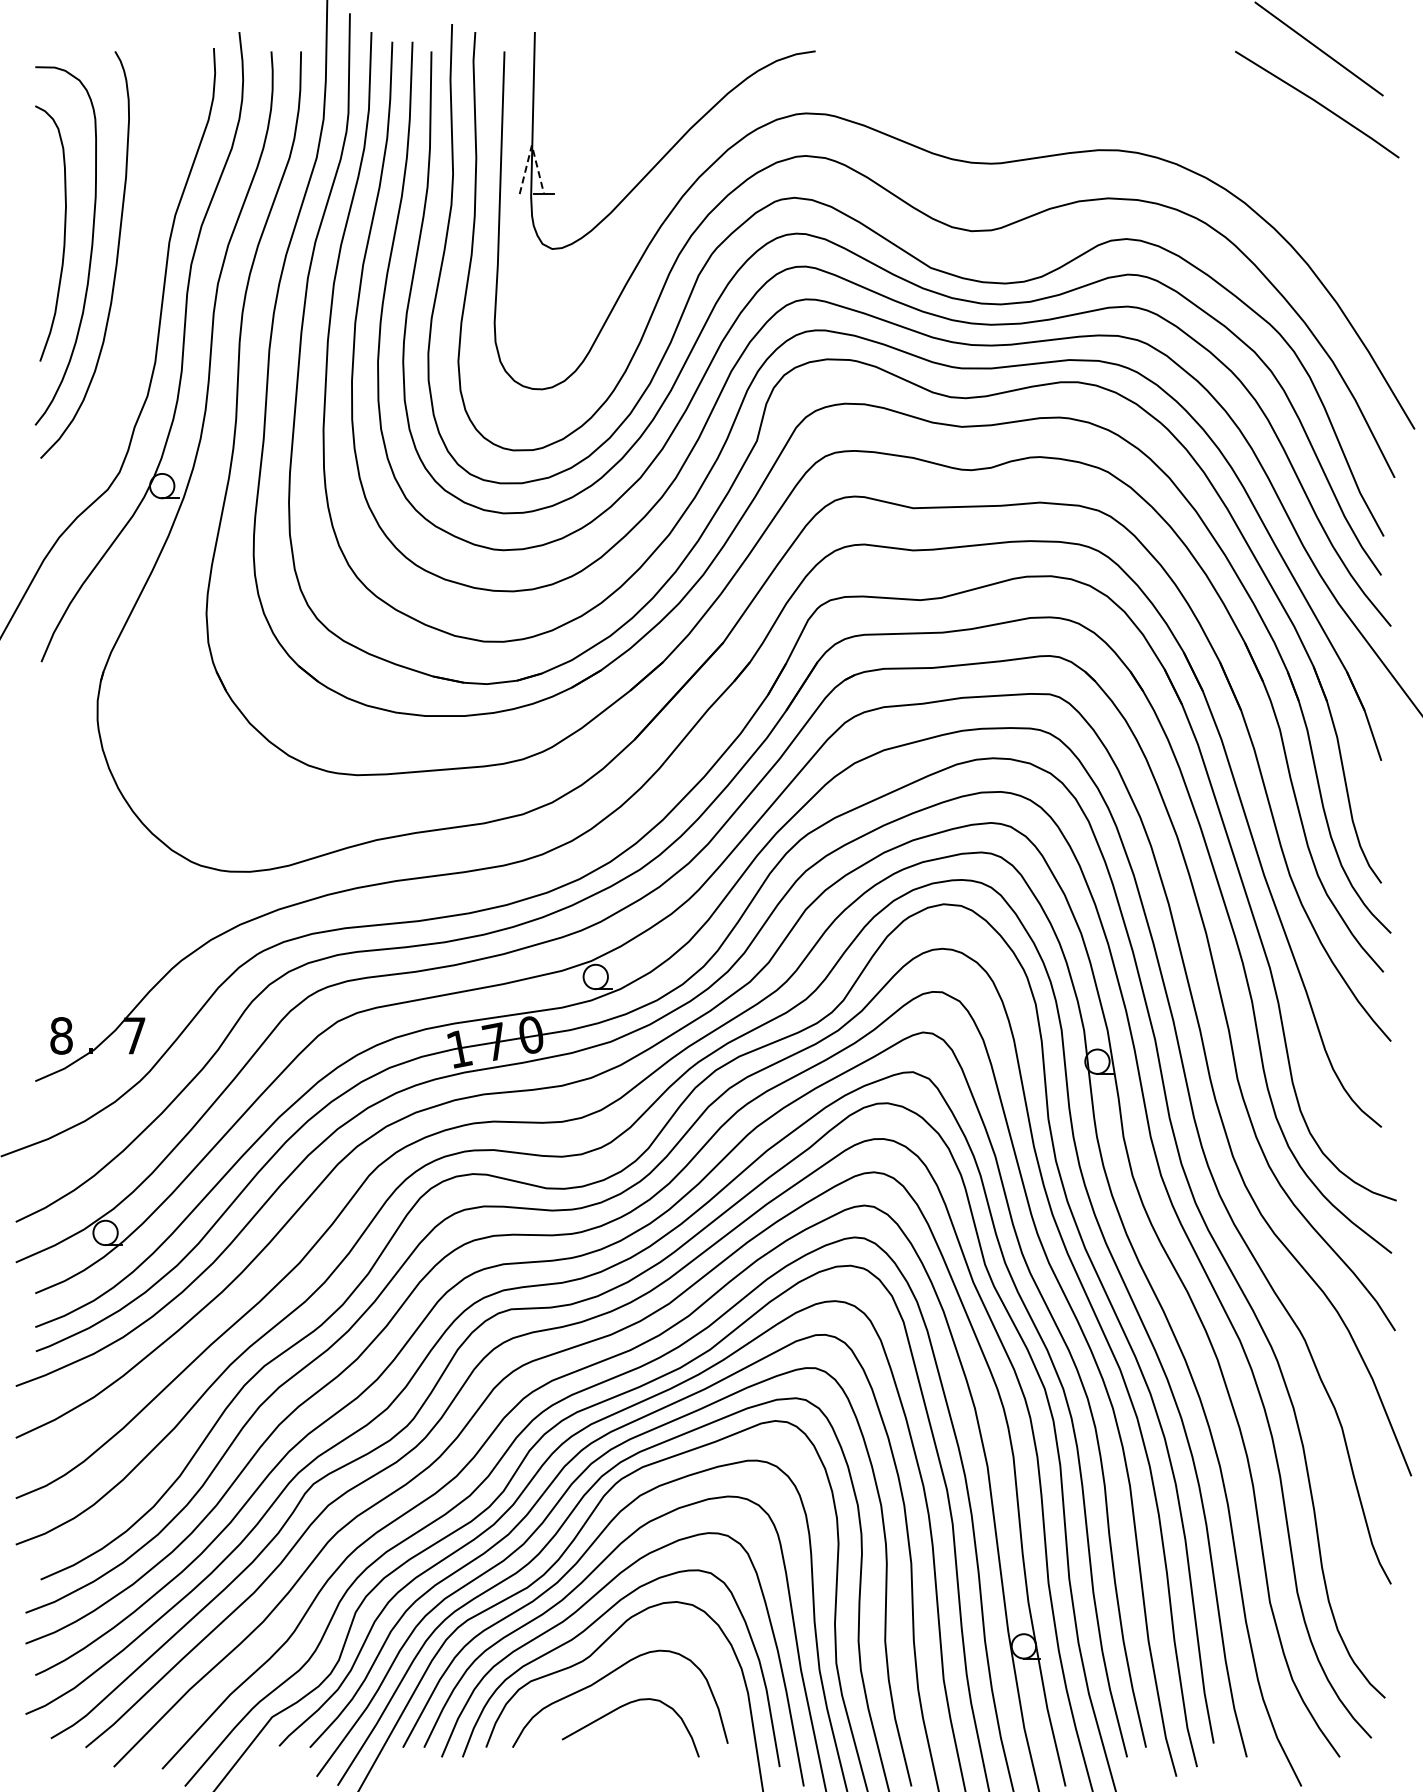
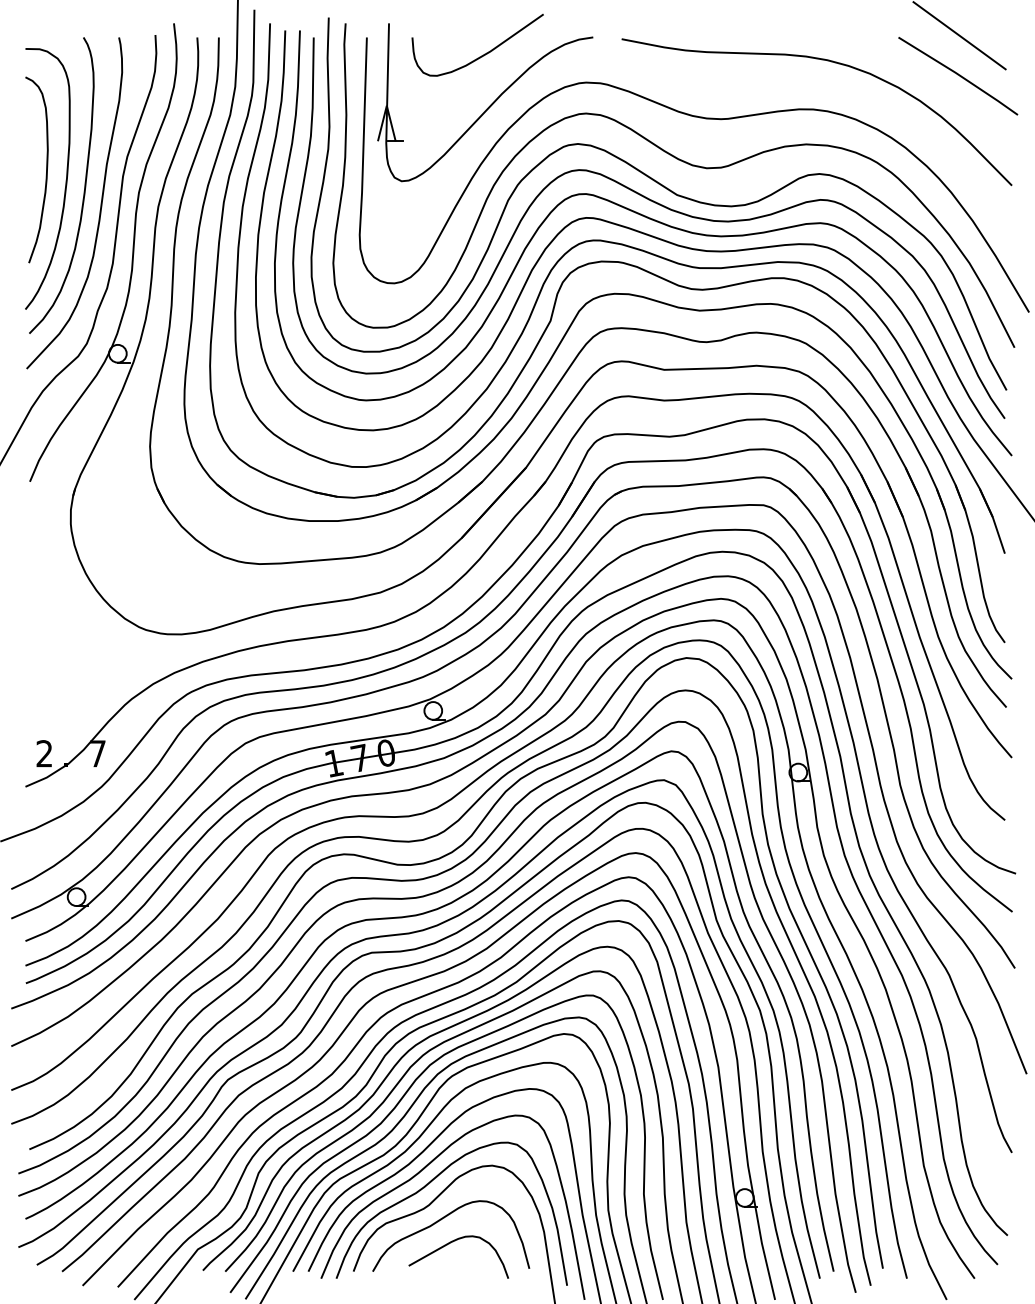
curve: (663, 75) -> (482, 55), added
curve: (1134, 83) -> (825, 60), added
line: (531, 145) -> (386, 105), dashed -> solid
curve: (138, 281) -> (100, 204), added
text: (61, 1035) -> (44, 753), 8 -> 2

